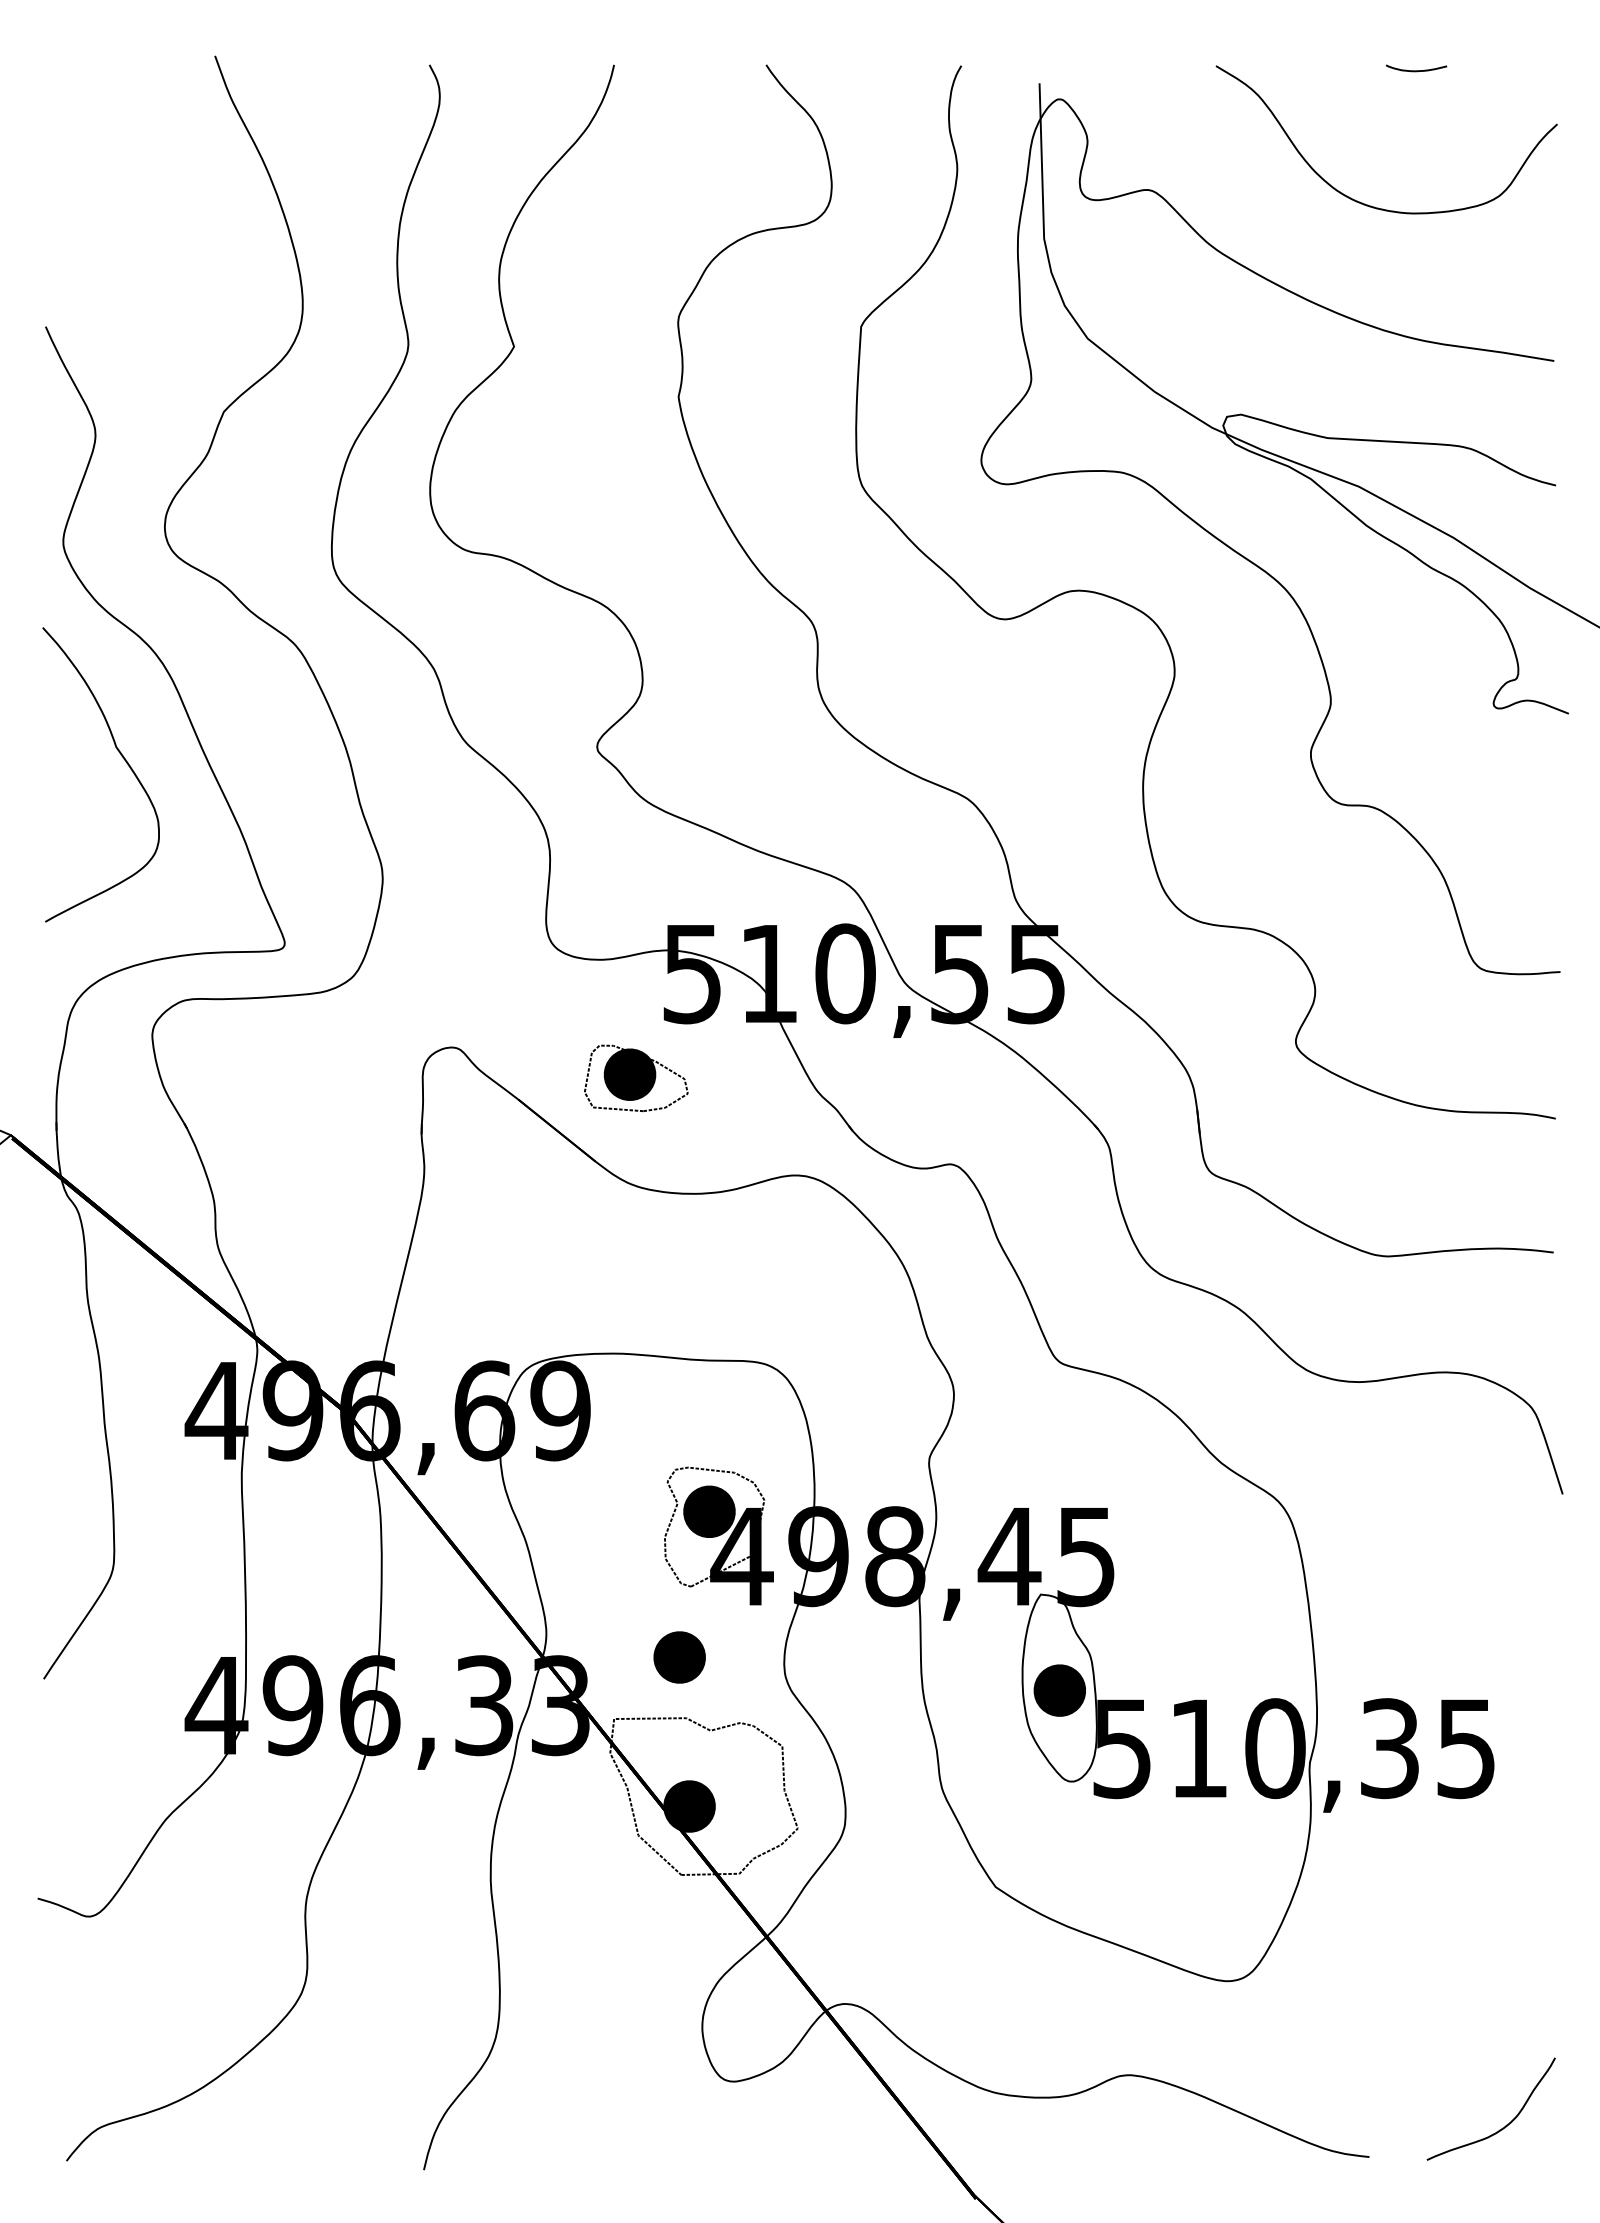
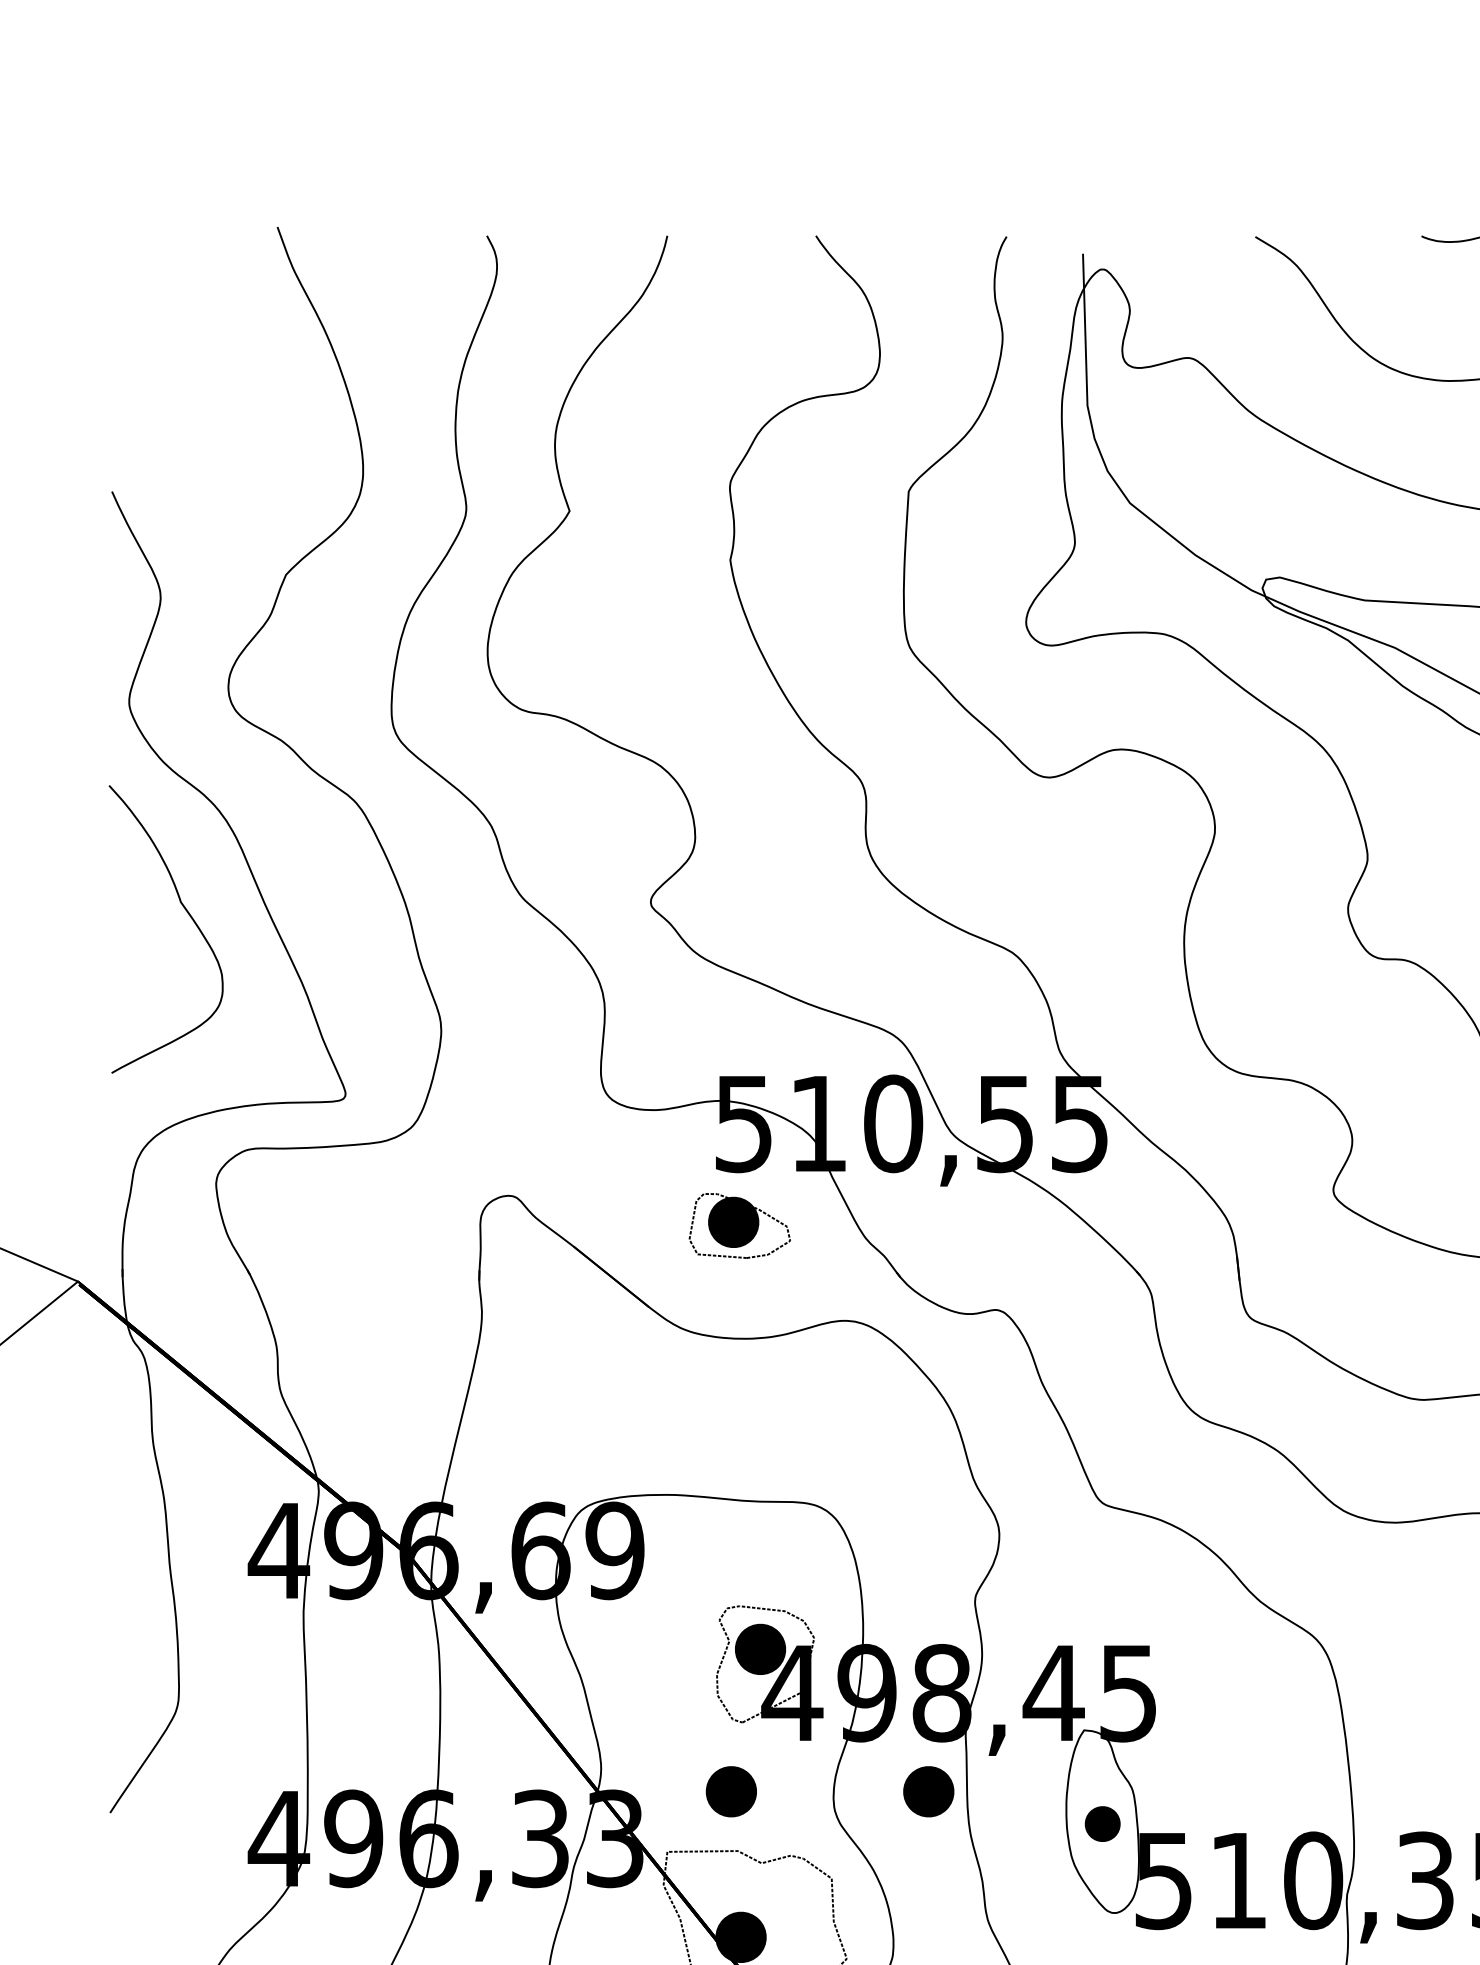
part: (636, 1077) -> (740, 1225), moved
part: (881, 1657) -> (928, 1791), added
part: (1059, 1690) -> (1102, 1824), size x0.7

